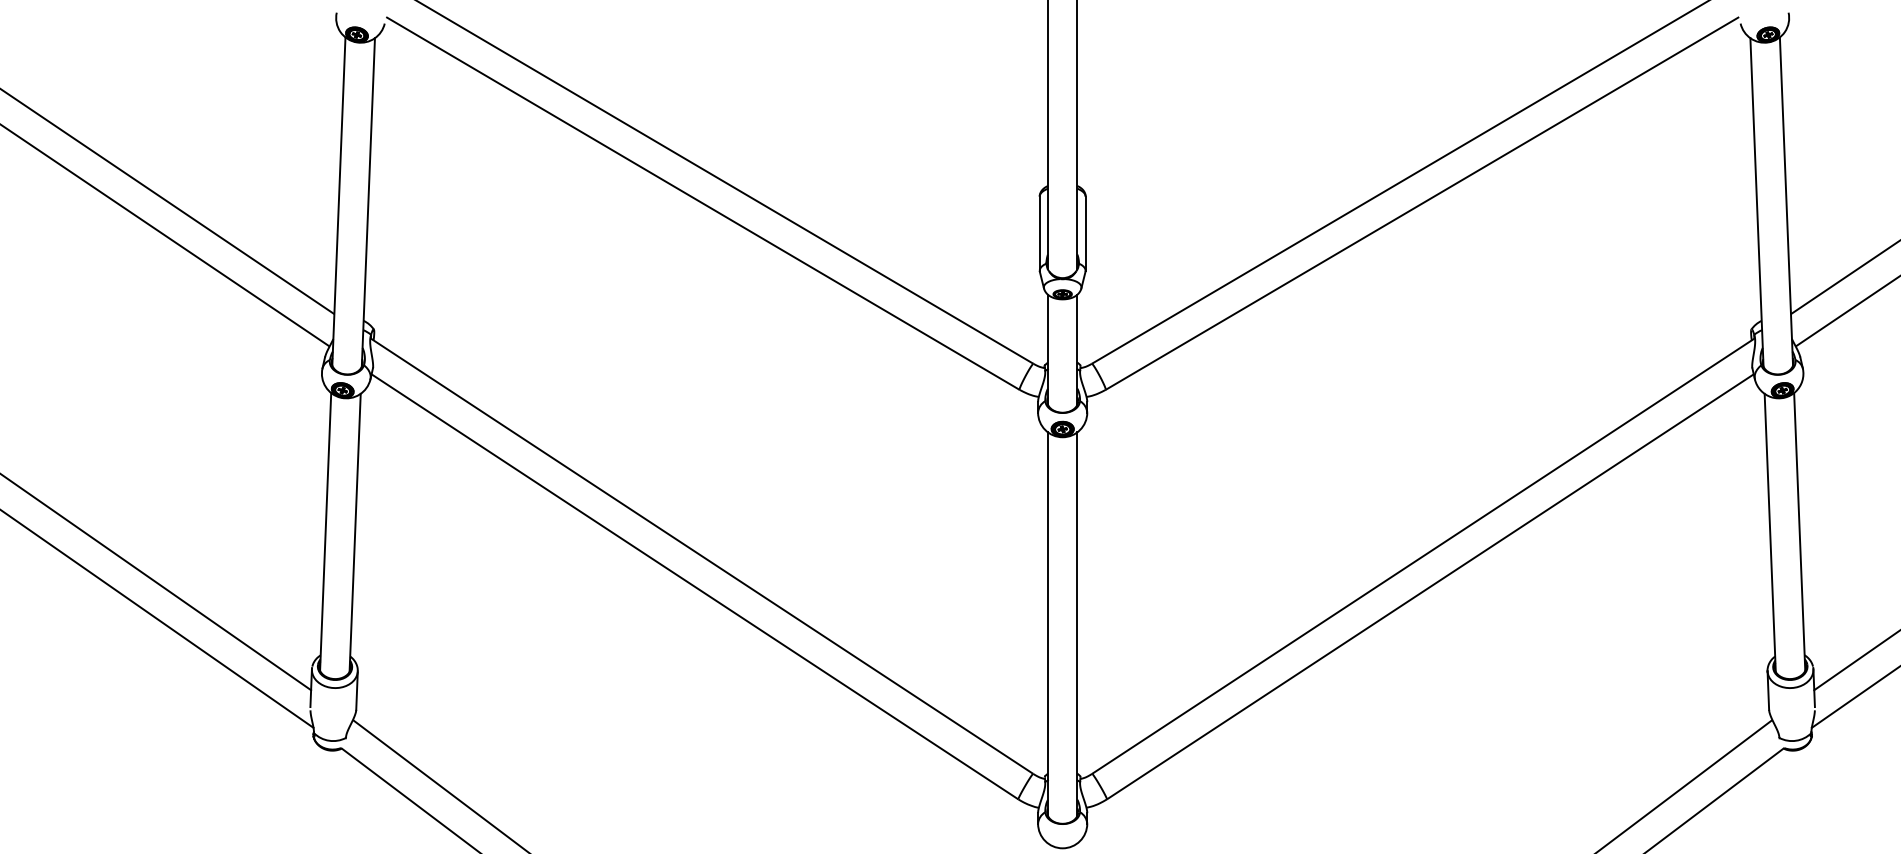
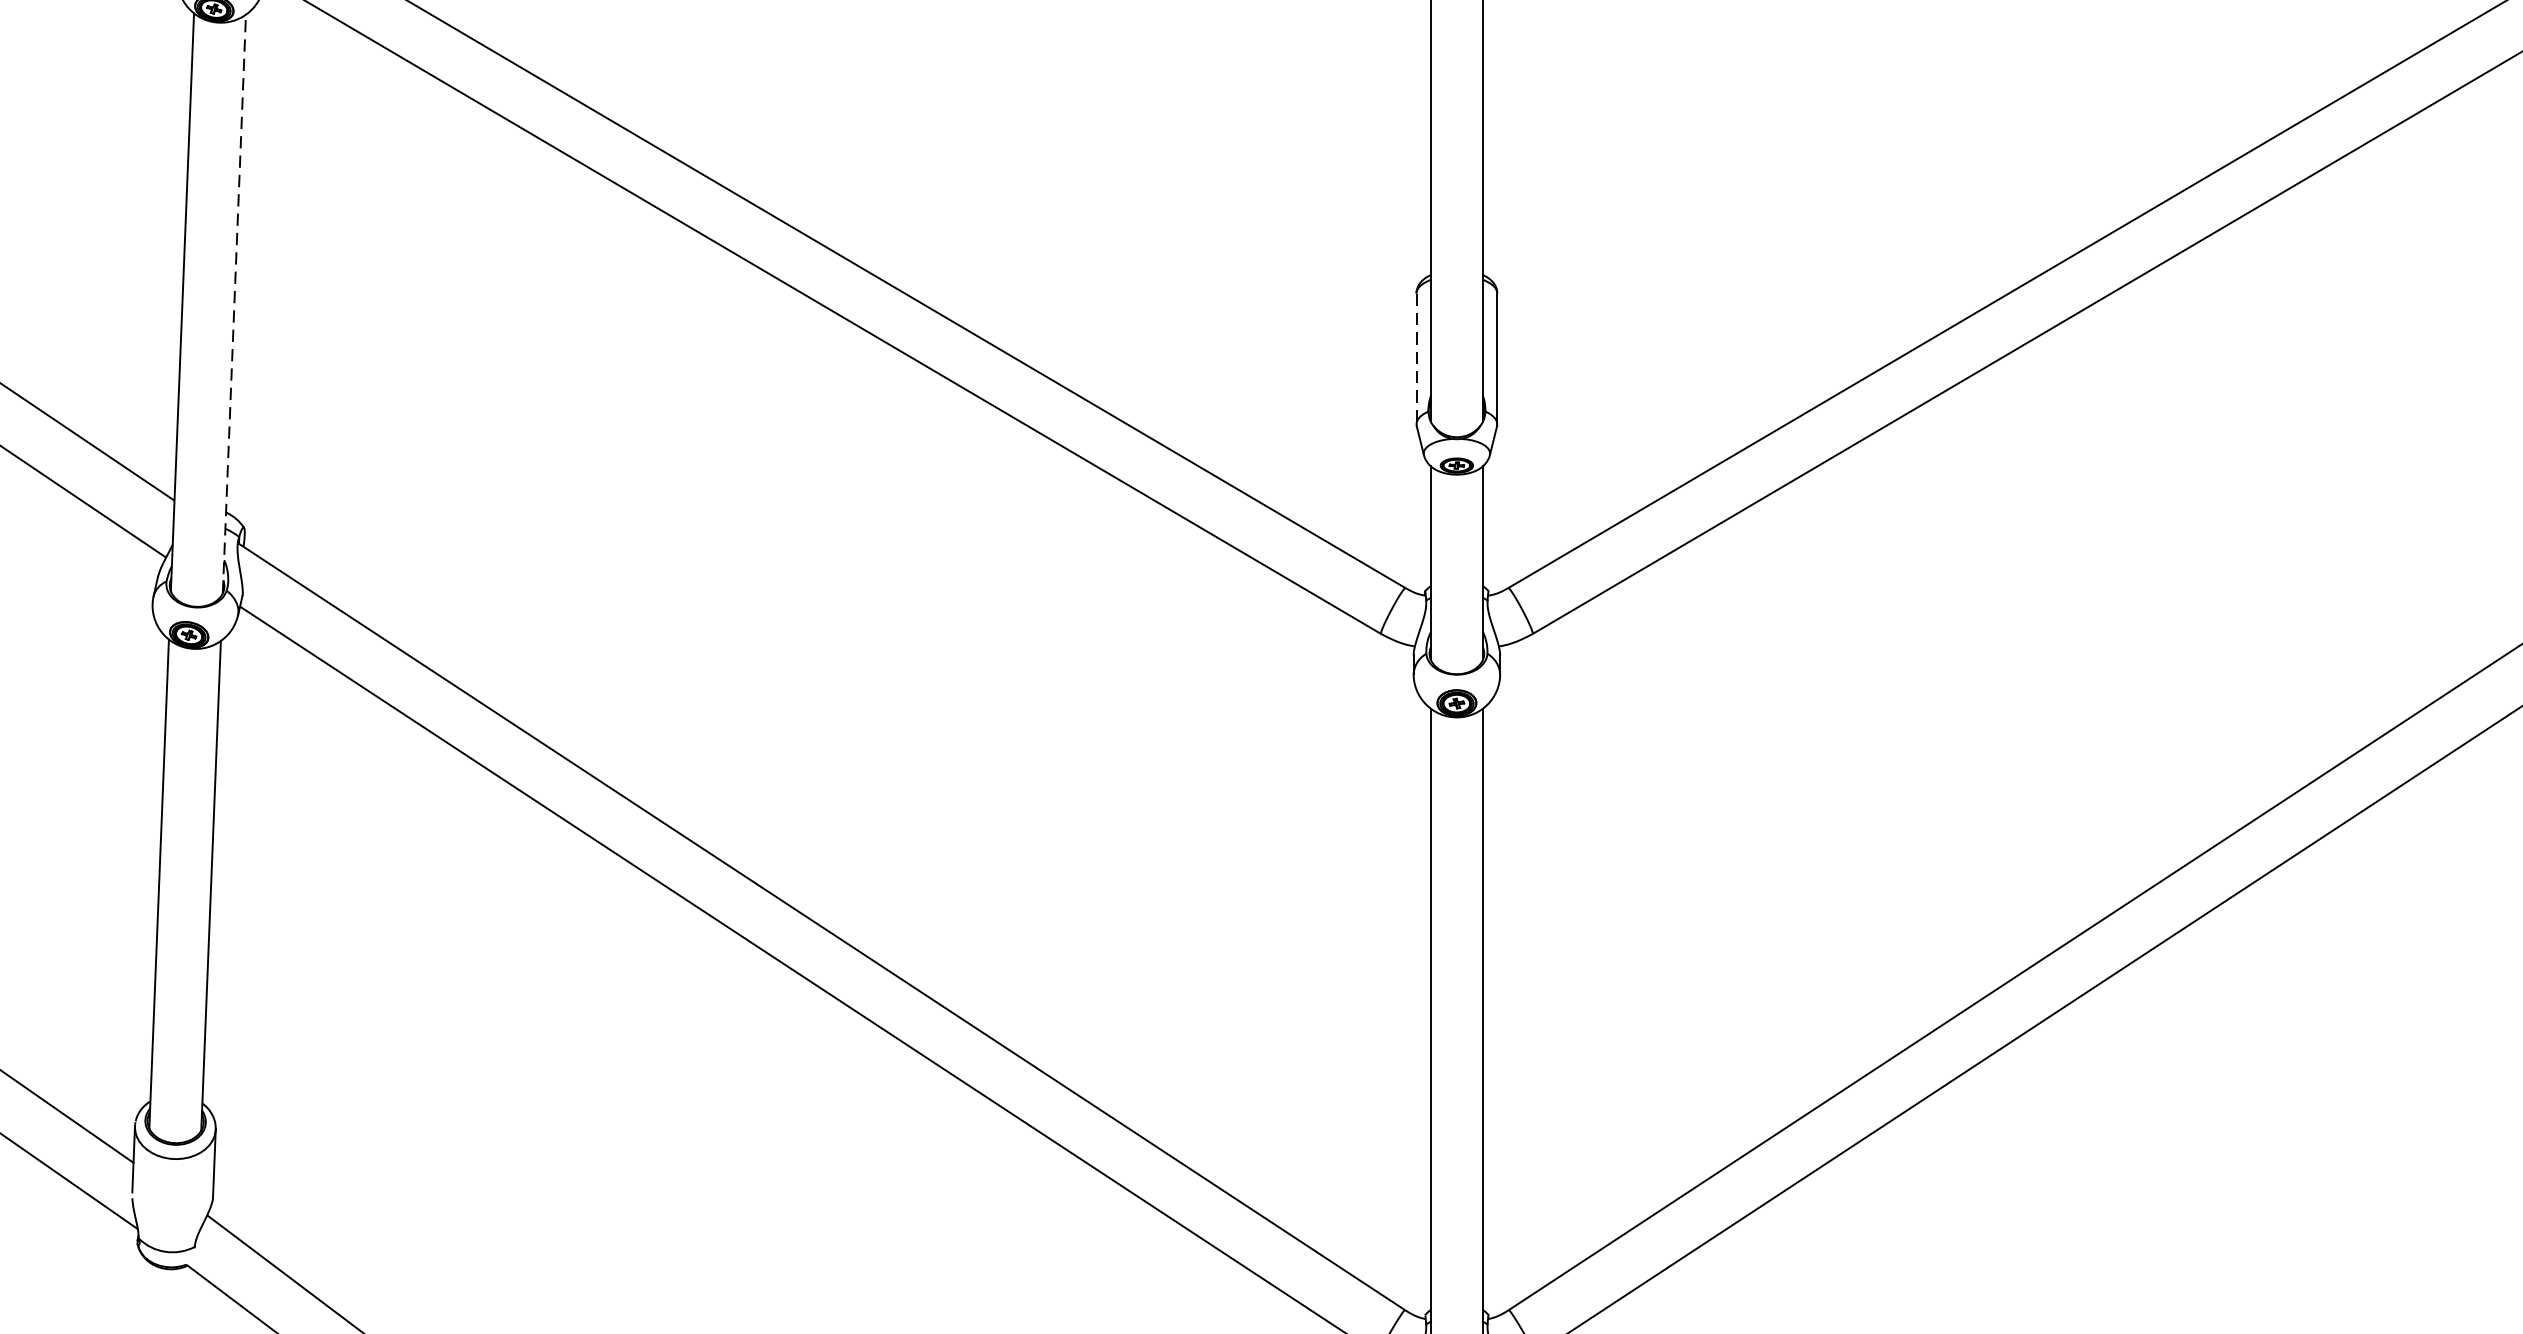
line: (368, 202) -> (234, 304), solid -> dashed
line: (1039, 234) -> (1416, 360), solid -> dashed

